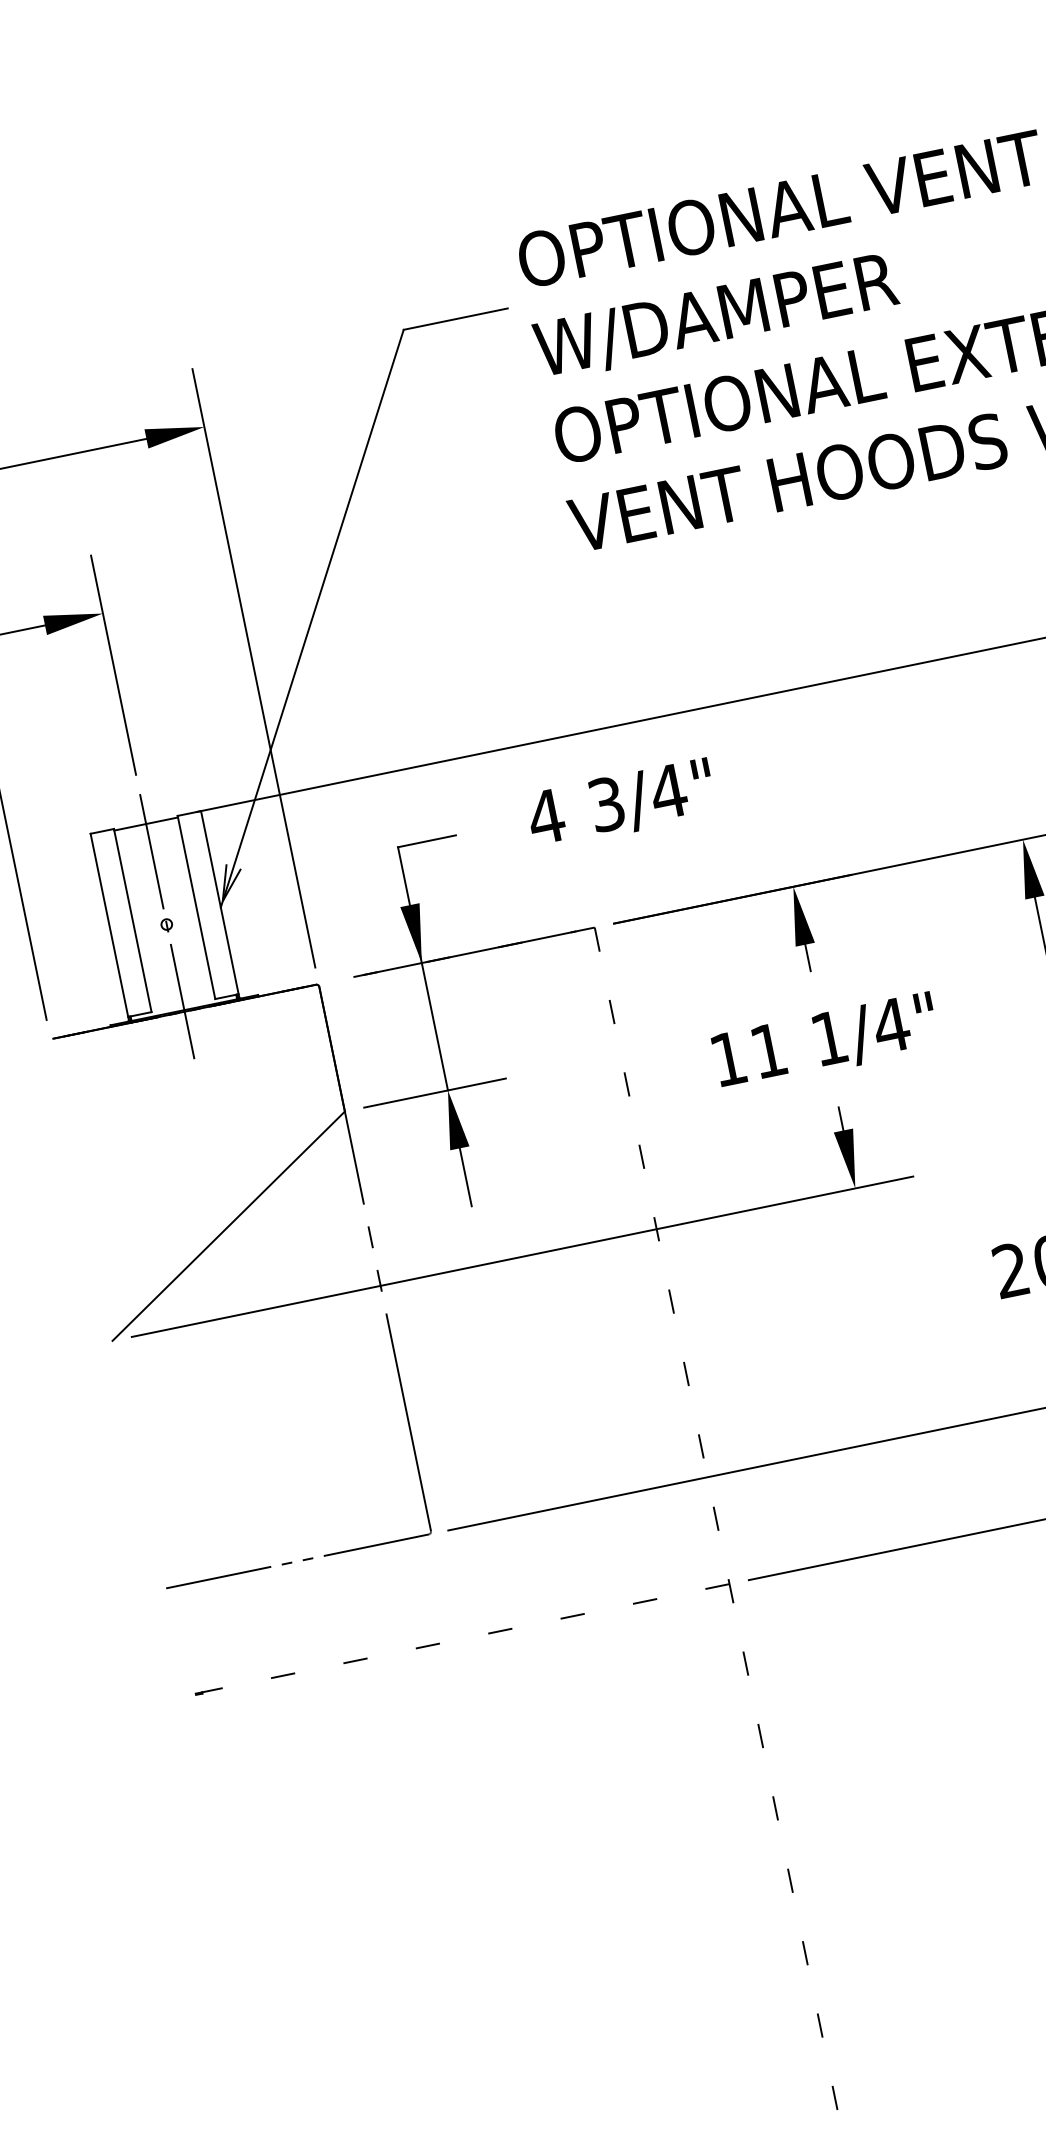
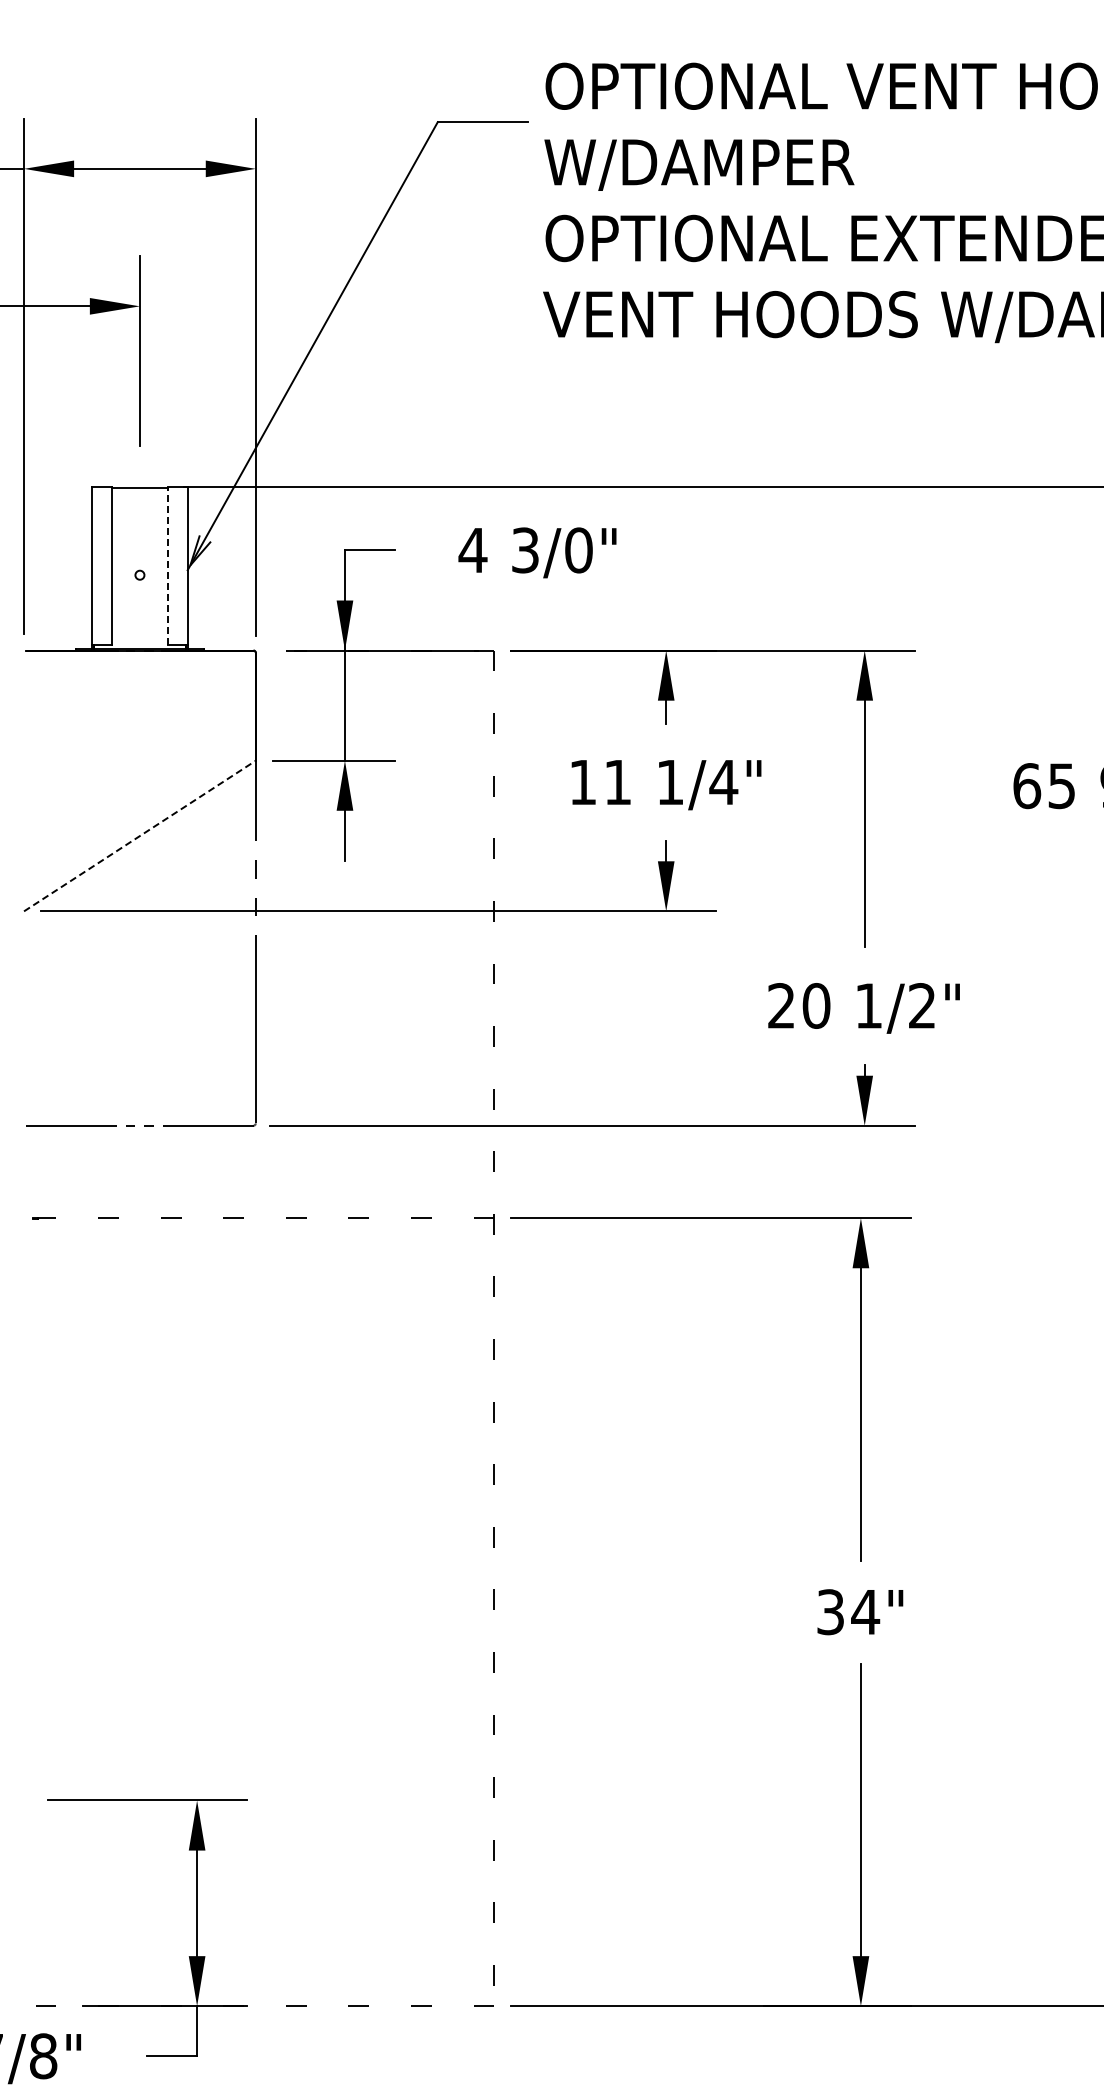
text: (668, 791) -> (578, 550), 3/4" -> 3/0"
line: (196, 906) -> (167, 565), solid -> dashed
line: (166, 926) -> (139, 576), removed
line: (229, 1225) -> (140, 835), solid -> dashed

